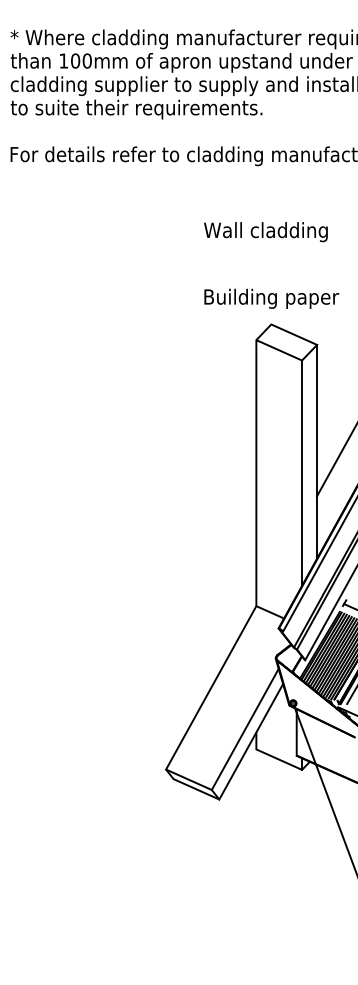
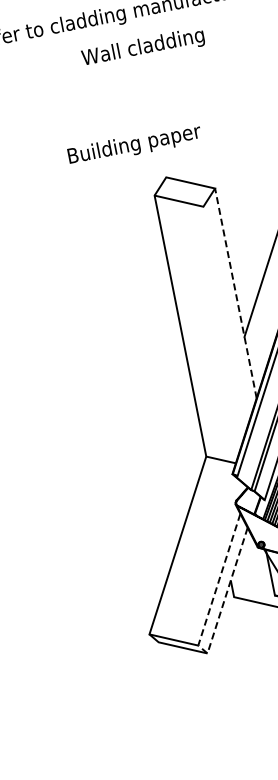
text: (265, 232) -> (142, 48), moved
text: (271, 298) -> (134, 144), moved
line: (317, 451) -> (236, 292), solid -> dashed
line: (302, 472) -> (225, 316), removed
line: (213, 792) -> (200, 647), solid -> dashed

